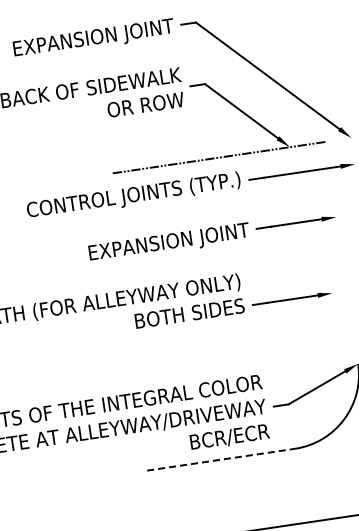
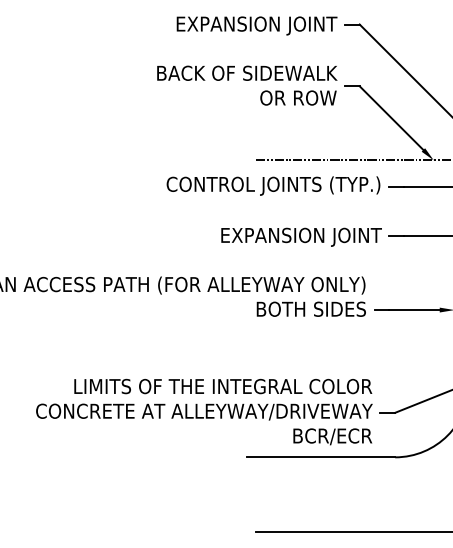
line: (221, 459) -> (321, 457), dashed -> solid

